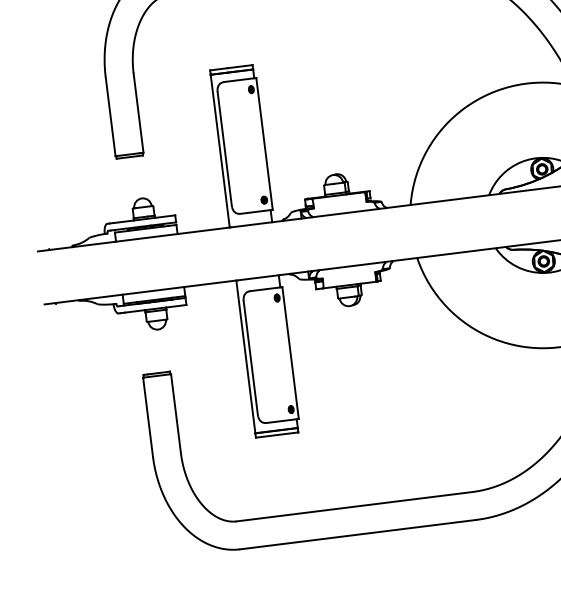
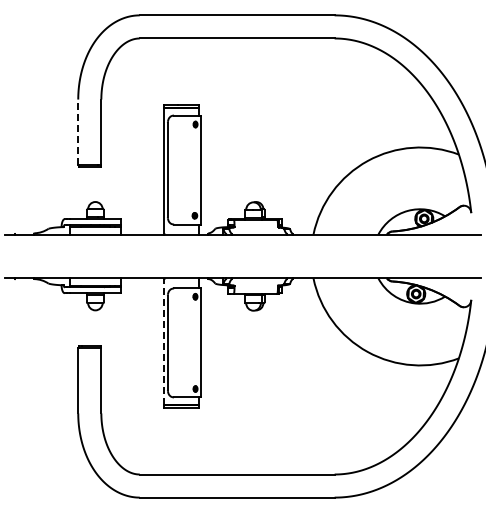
line: (110, 116) -> (78, 132), solid -> dashed
line: (245, 356) -> (163, 341), solid -> dashed

